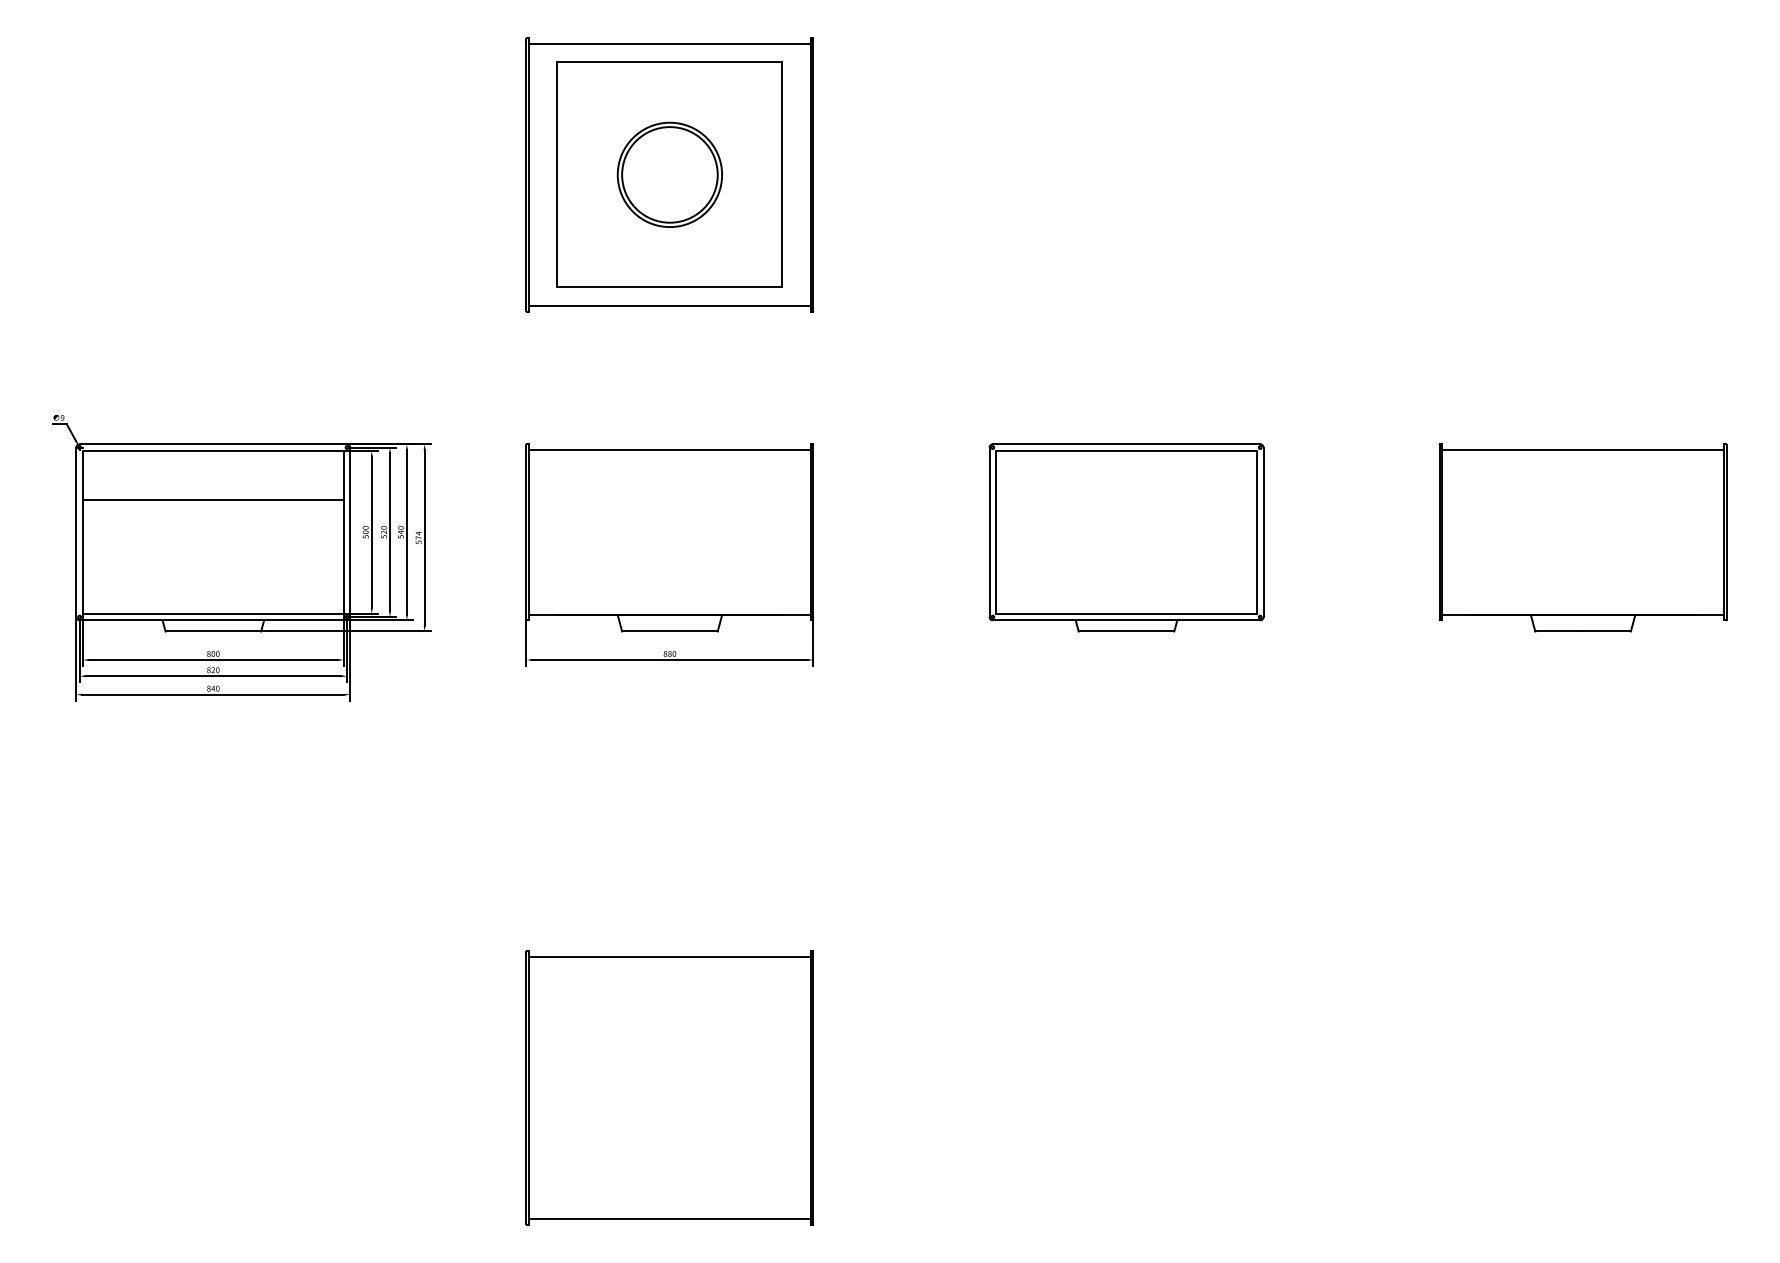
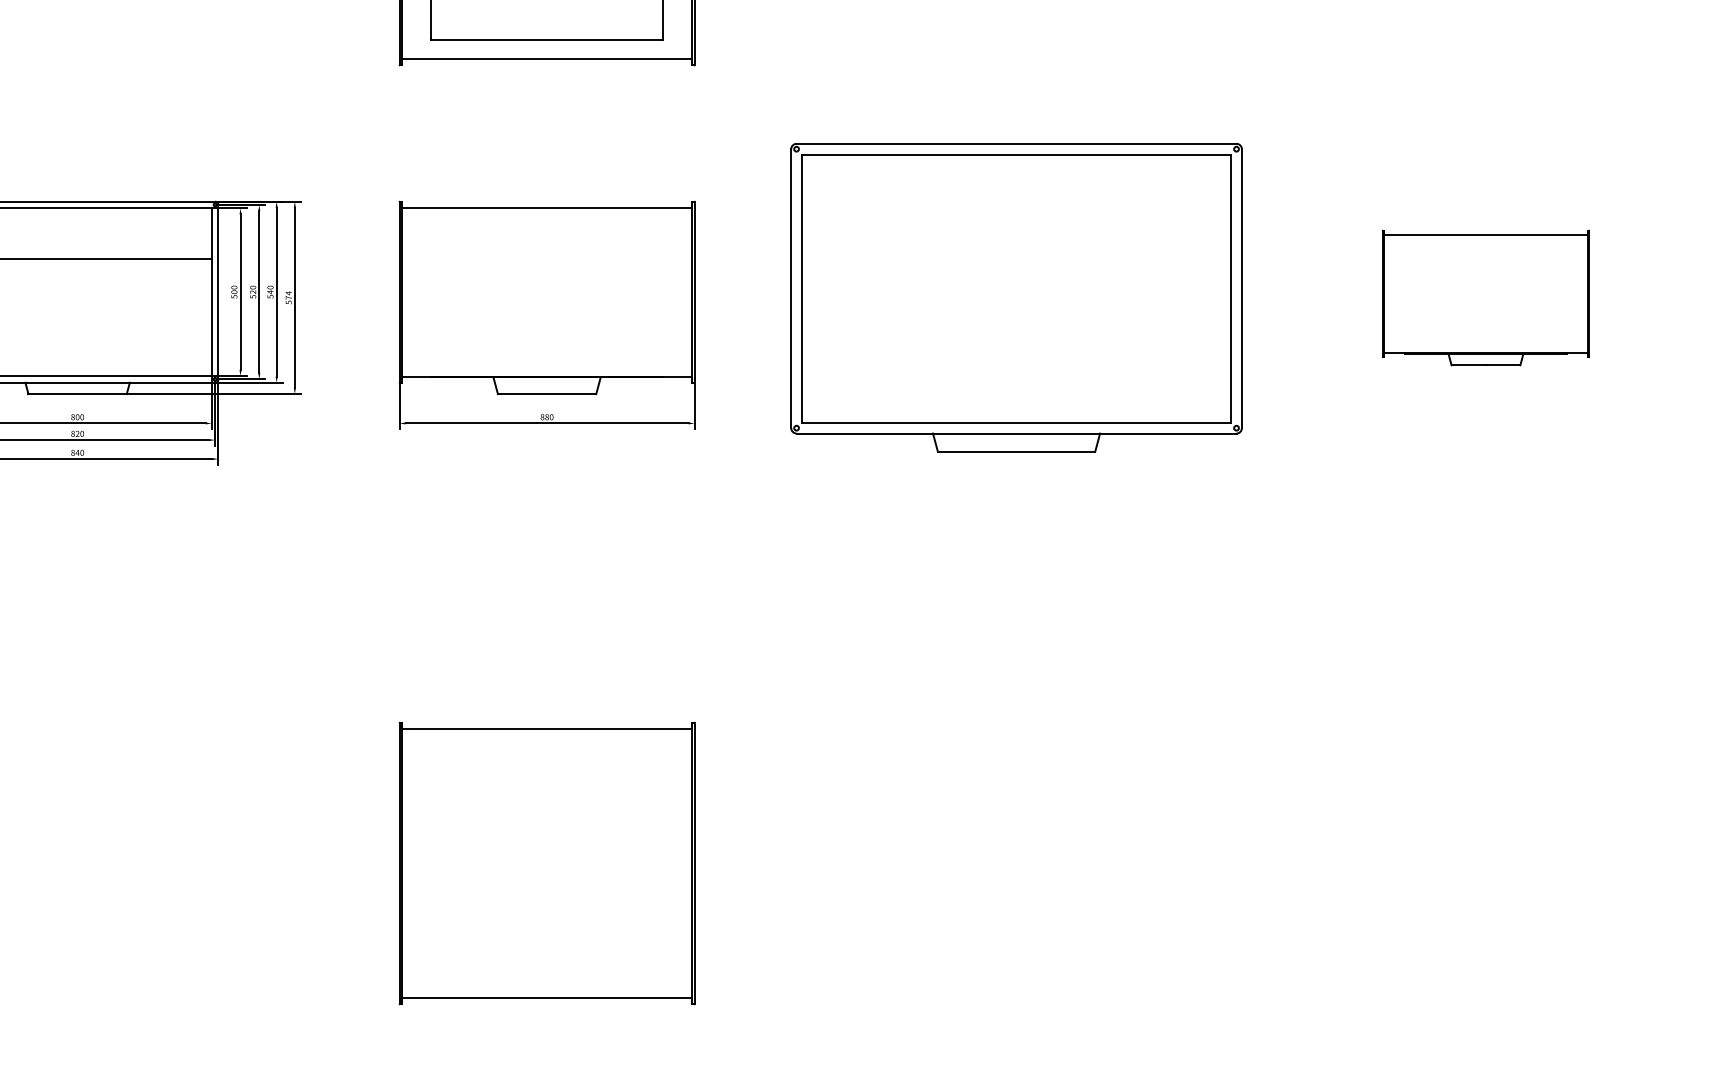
part: (1126, 537) -> (1016, 297), size x1.6
part: (1582, 537) -> (1485, 297), size x0.7

